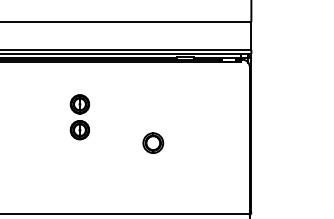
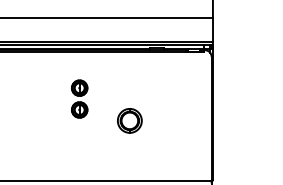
part: (79, 117) -> (79, 99), moved
part: (153, 143) -> (130, 121), size x1.43

